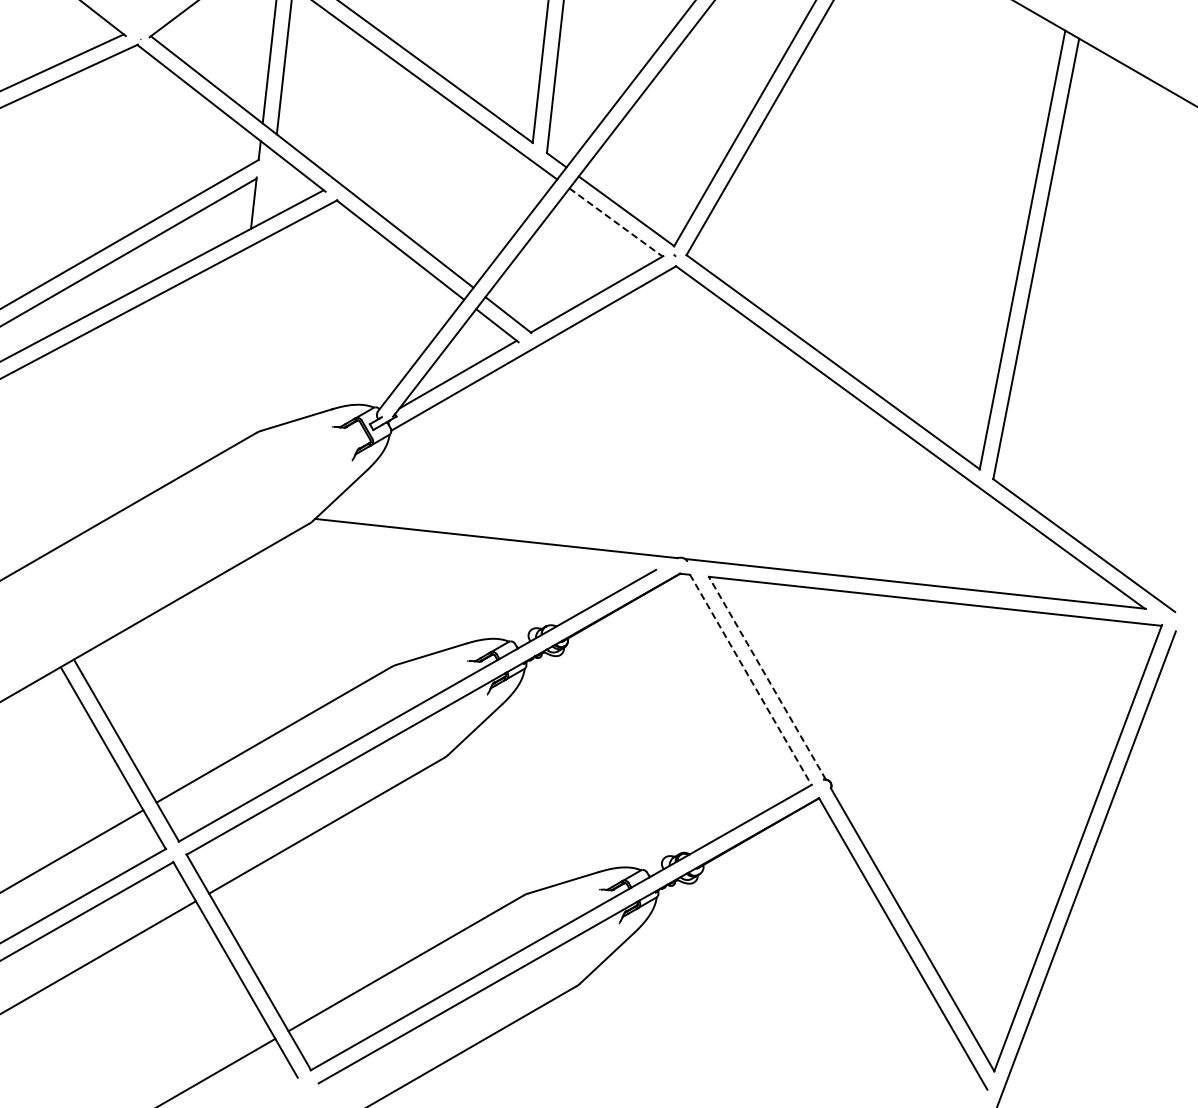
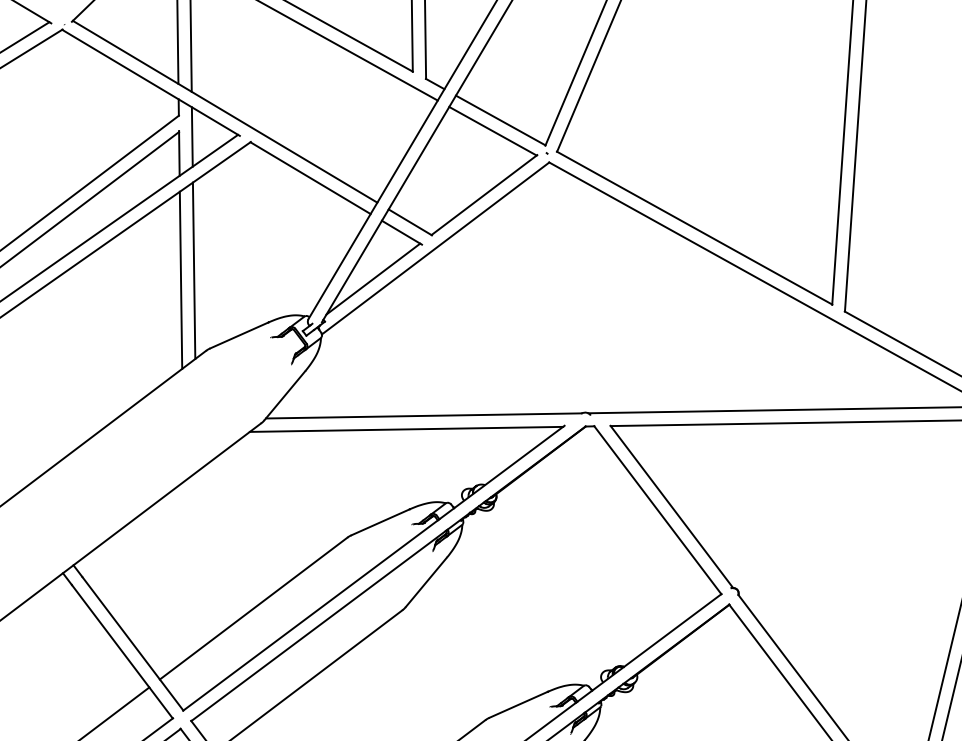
line: (270, 186) -> (191, 137), added
line: (616, 222) -> (493, 131), dashed -> solid
line: (253, 339) -> (193, 270), added
line: (237, 348) -> (180, 280), added
line: (474, 551) -> (406, 429), added
line: (767, 677) -> (671, 506), dashed -> solid
line: (750, 679) -> (657, 509), dashed -> solid

